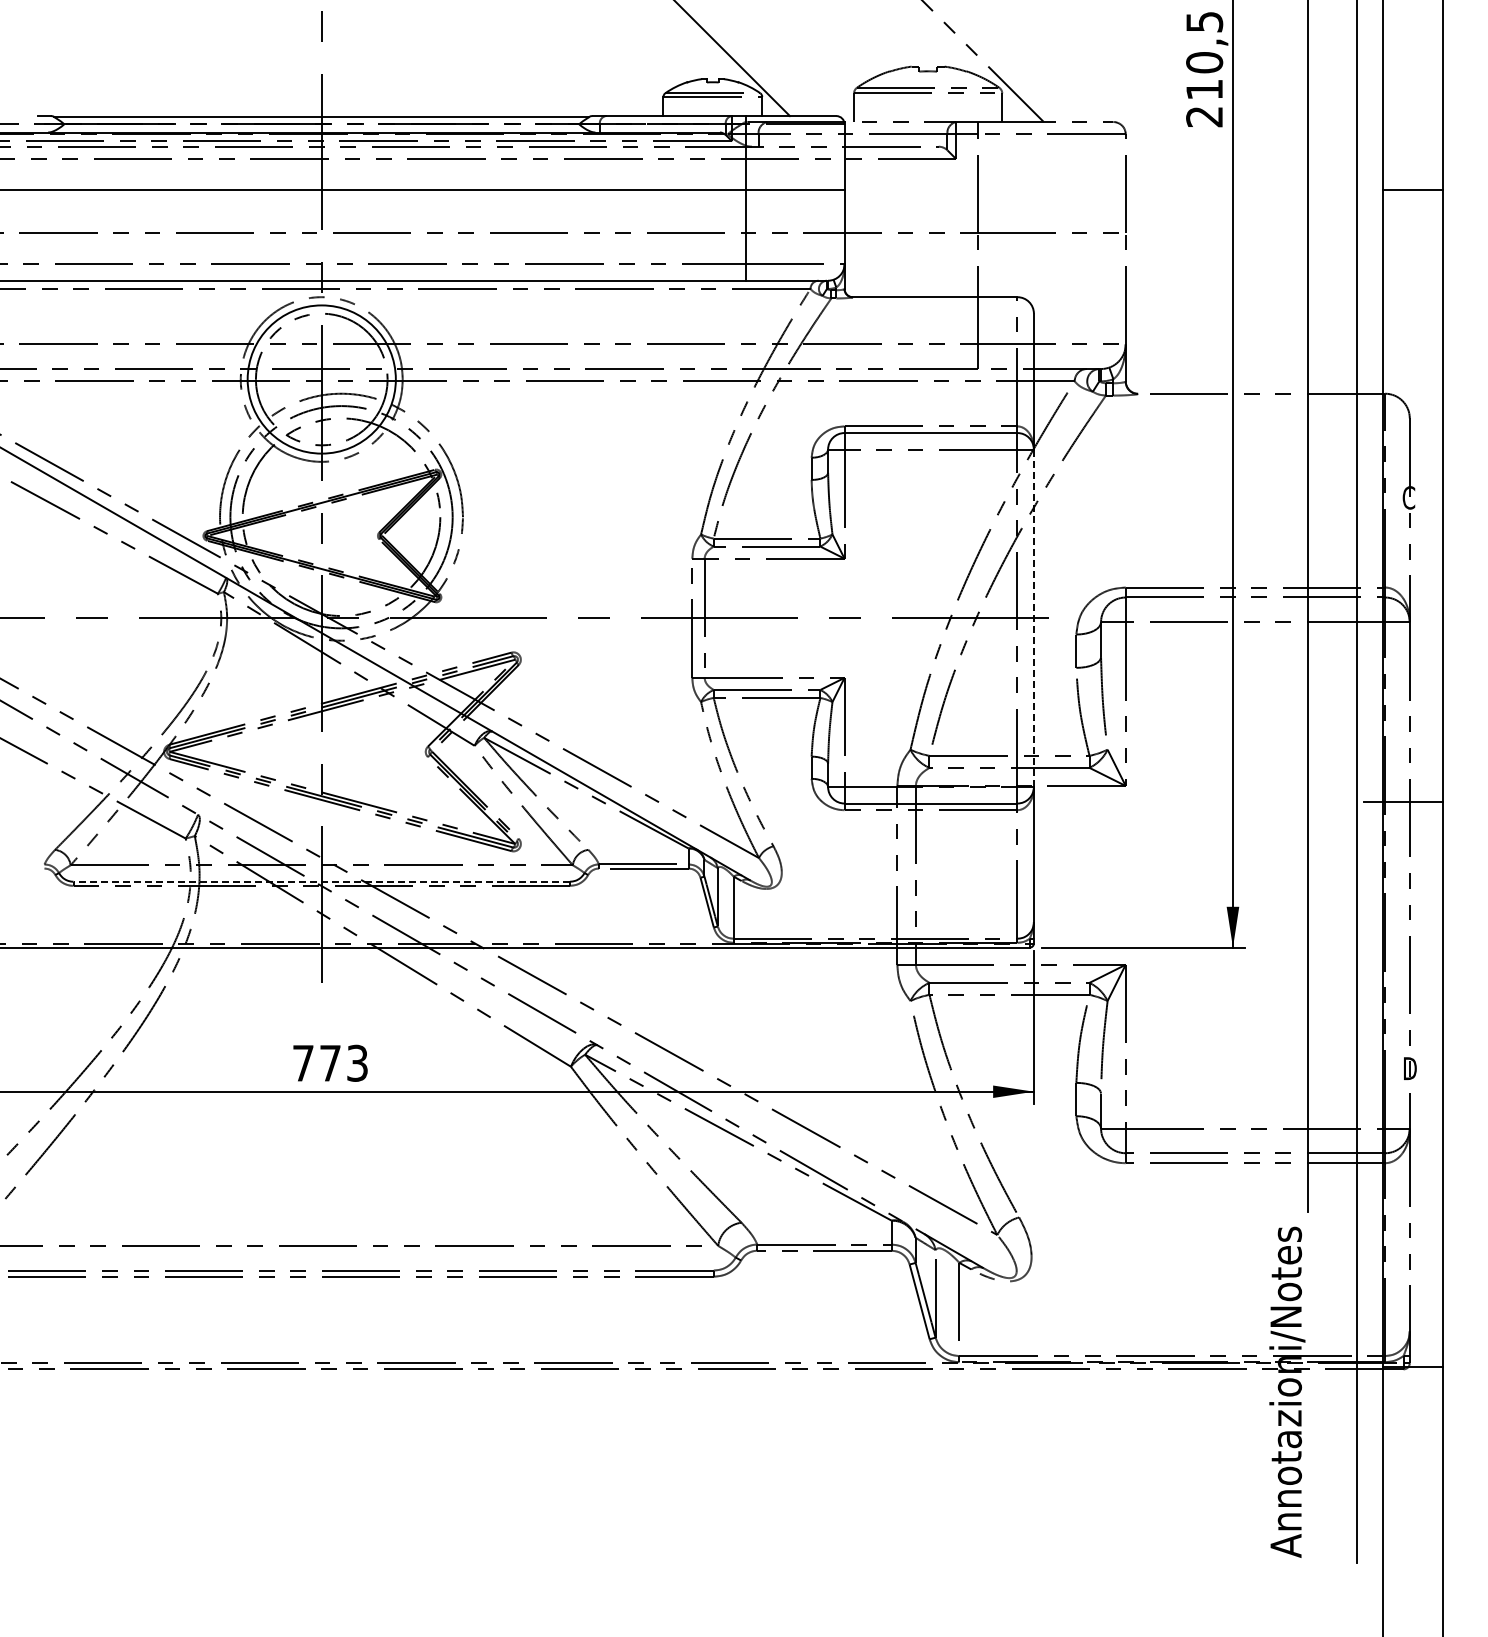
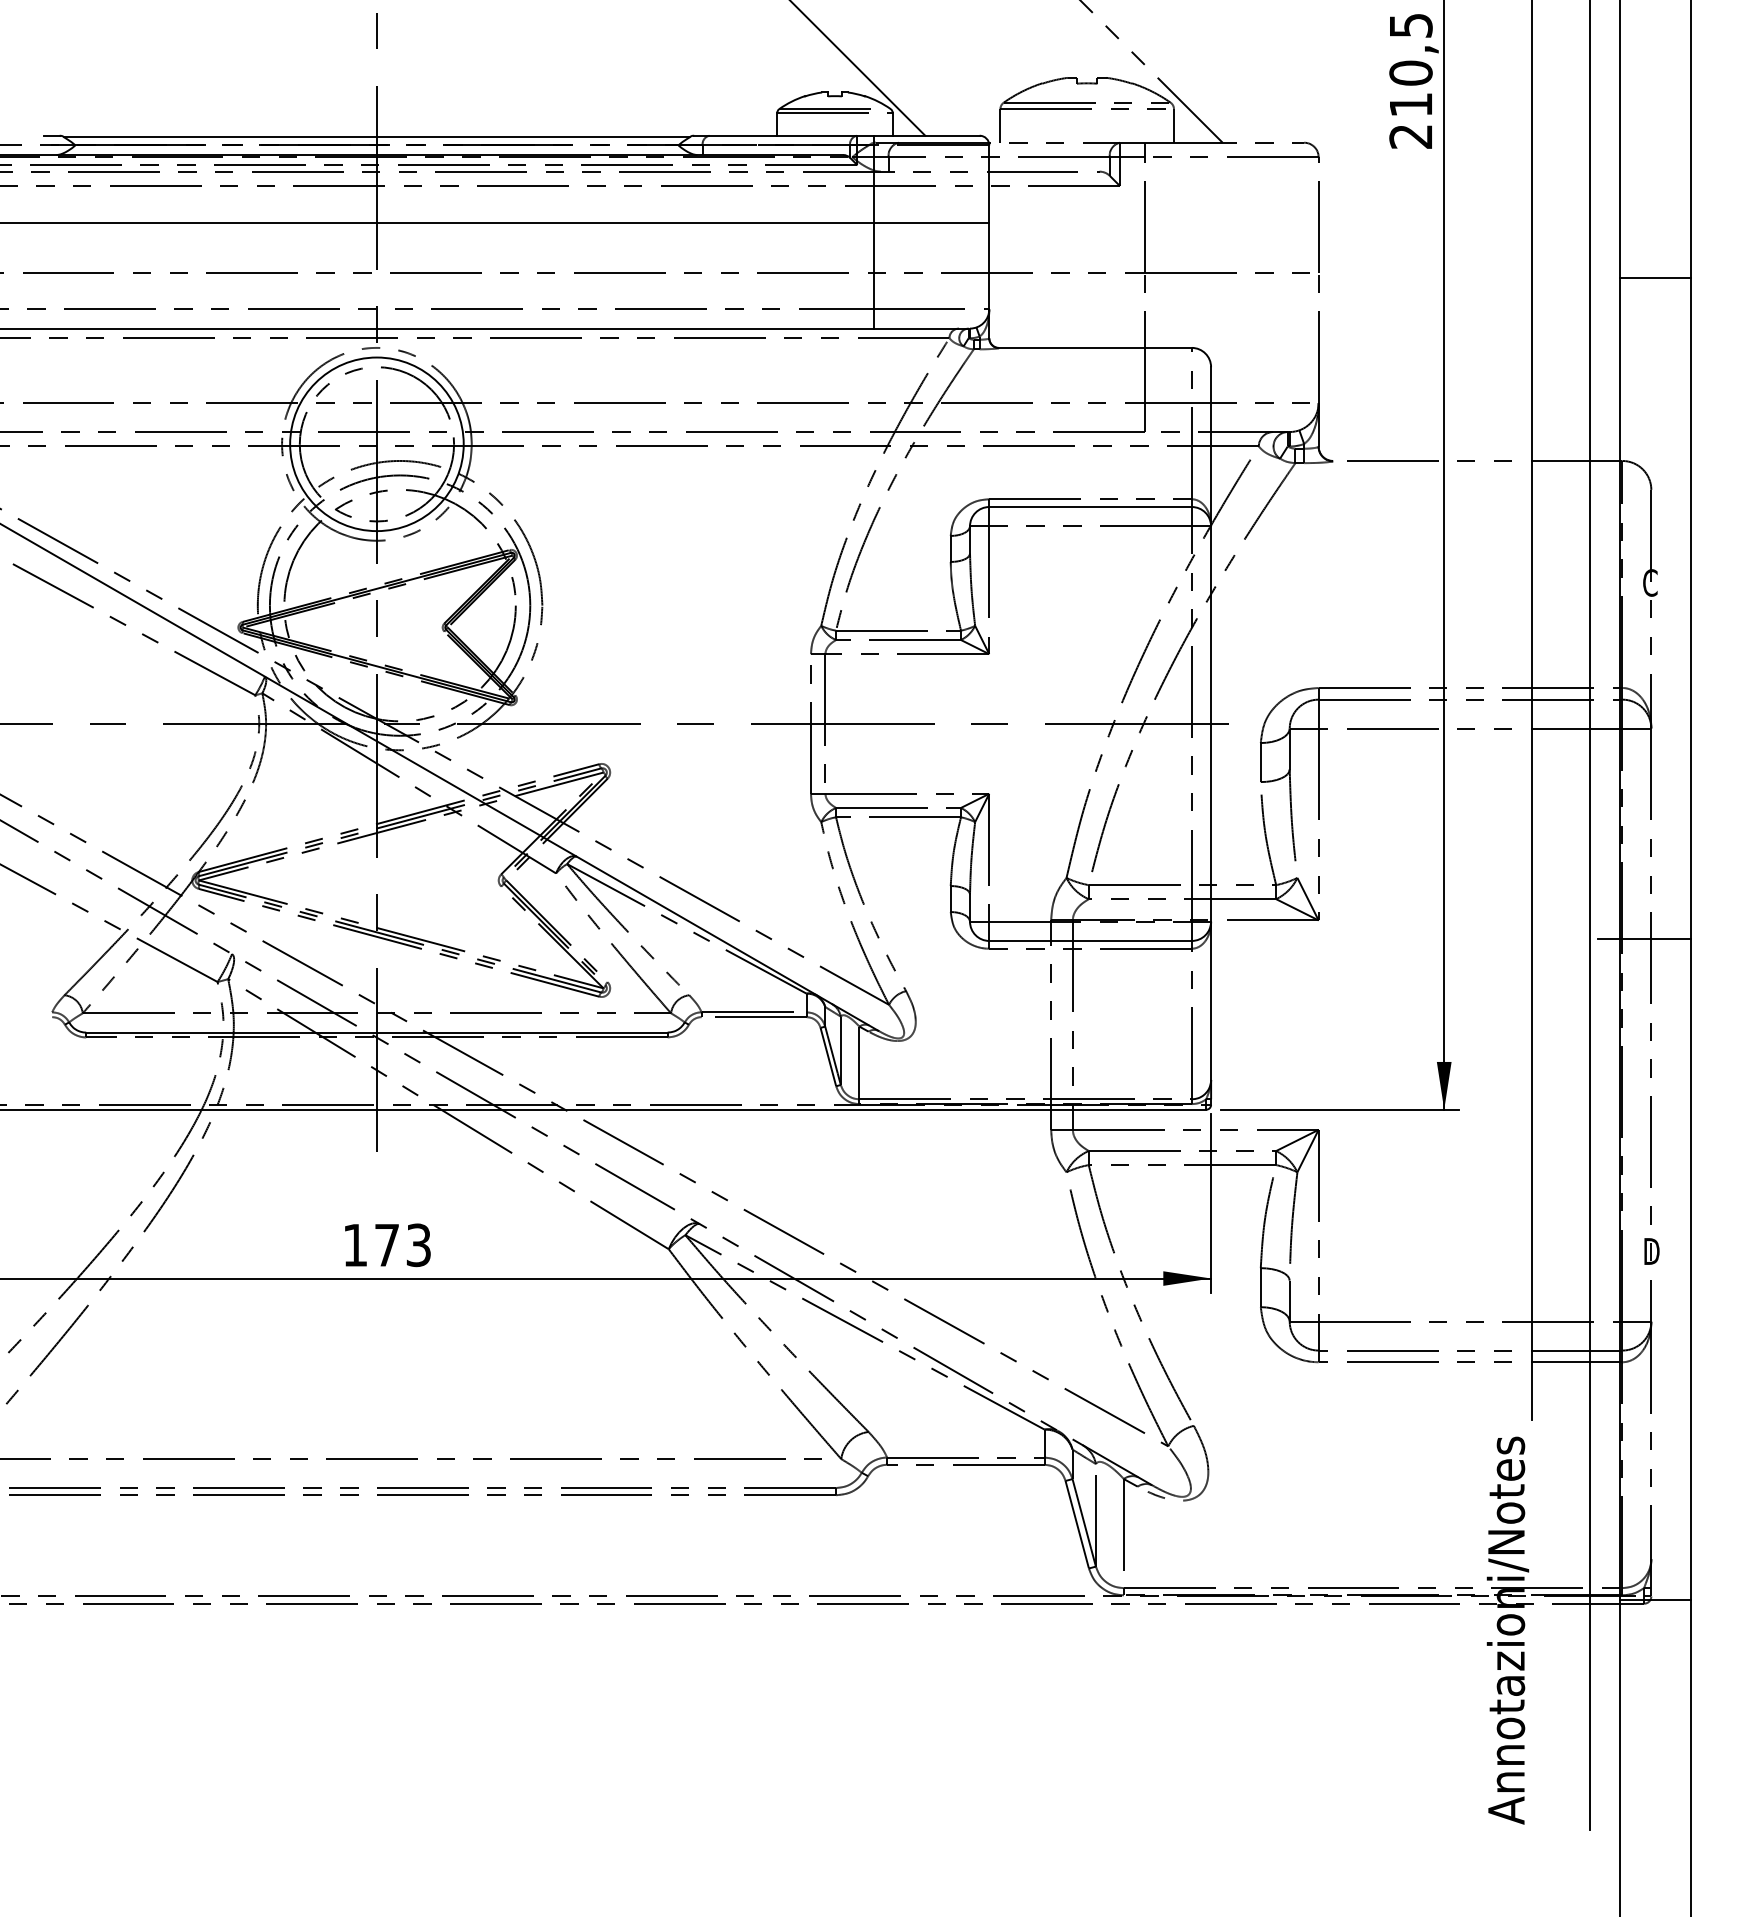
line: (1412, 189) -> (1654, 277), moved
line: (1033, 618) -> (1210, 724), dashed -> solid
line: (321, 881) -> (376, 1032), dashed -> solid
text: (303, 1063) -> (355, 1245), 773 -> 173

